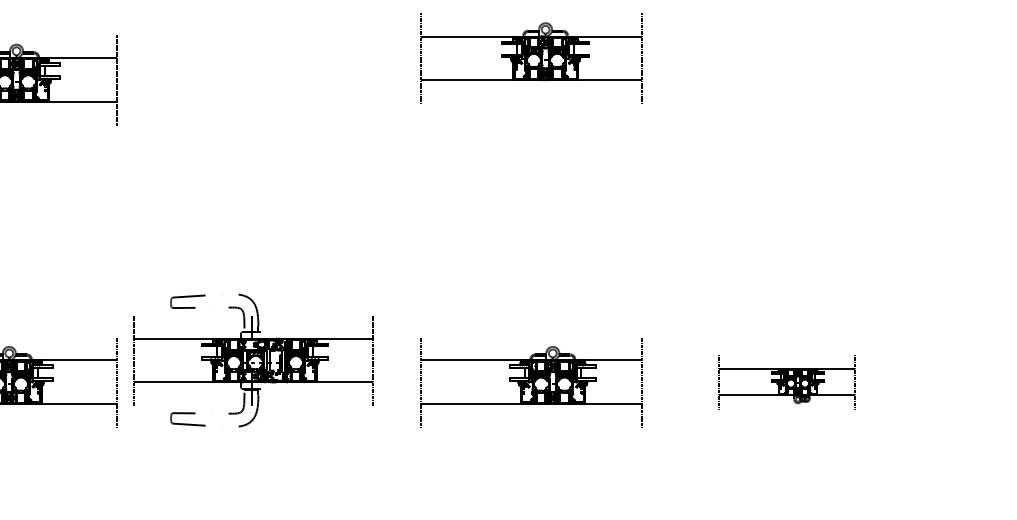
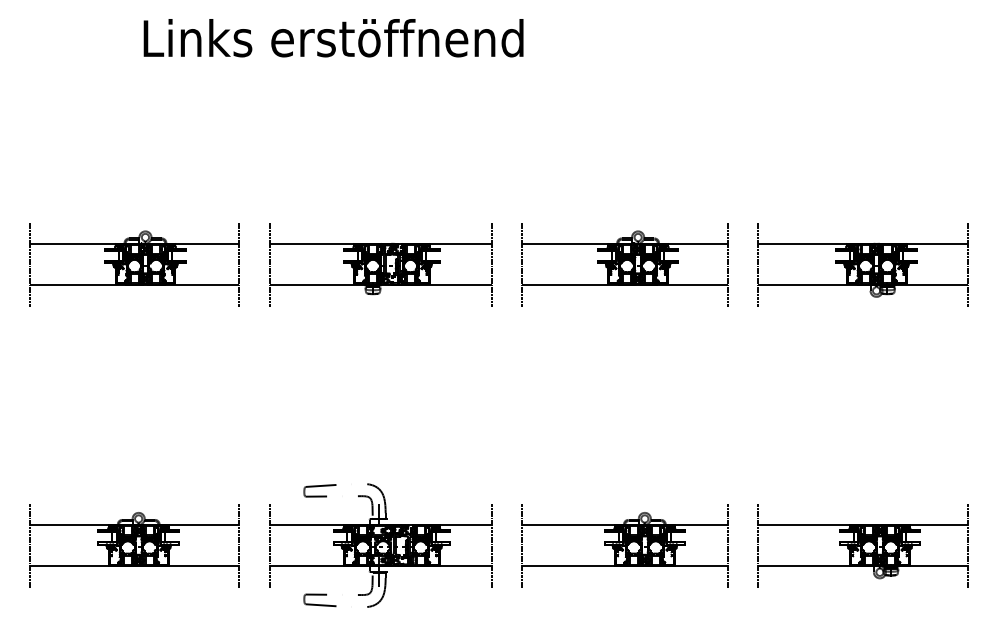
part: (530, 58) -> (624, 264), moved
part: (268, 80) -> (380, 264), added
part: (786, 80) -> (862, 264), added
part: (252, 360) -> (380, 545), moved
part: (786, 381) -> (862, 545), size x1.67

